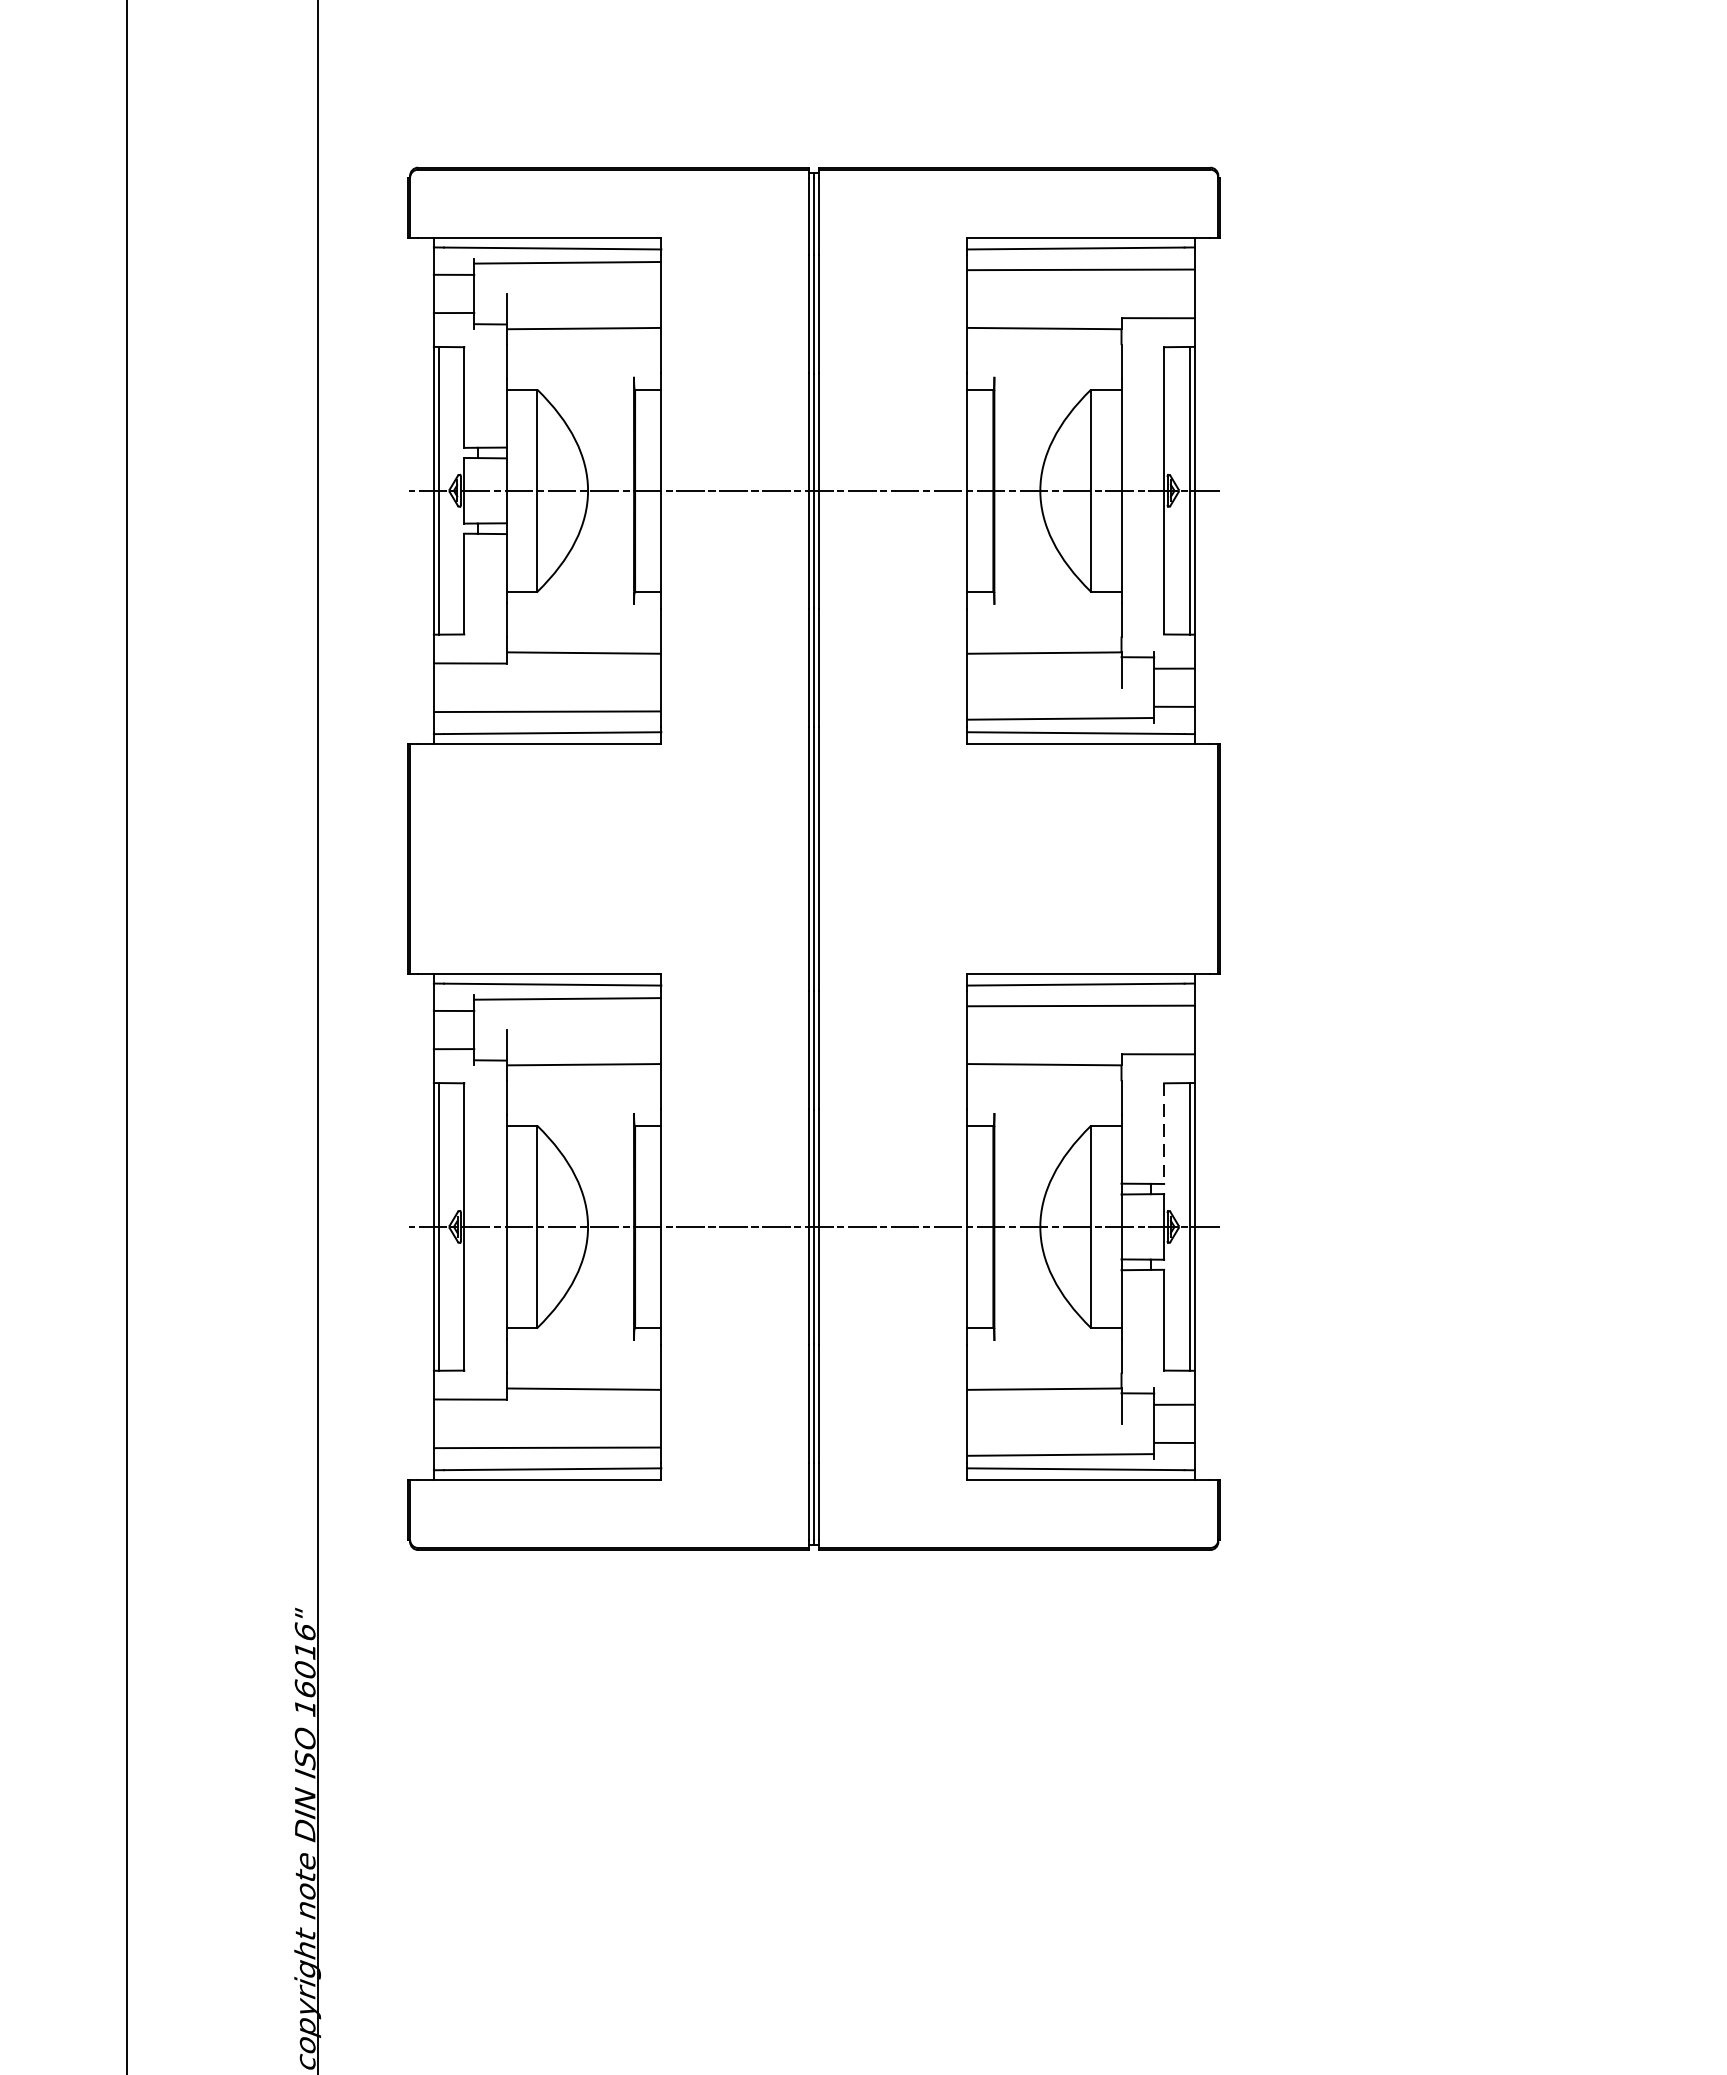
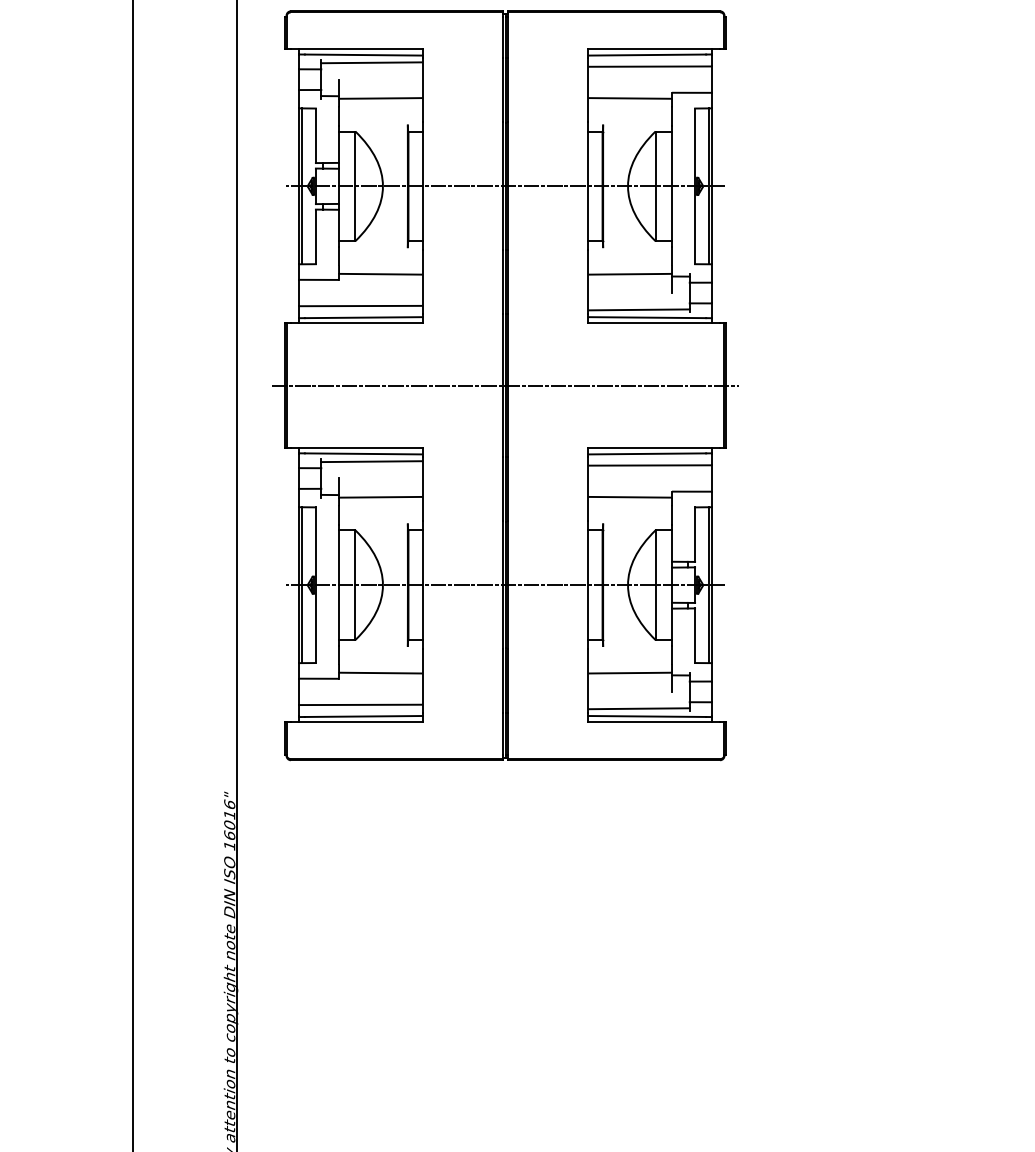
line: (814, 858) -> (505, 385), added
line: (1164, 1135) -> (695, 535), dashed -> solid

